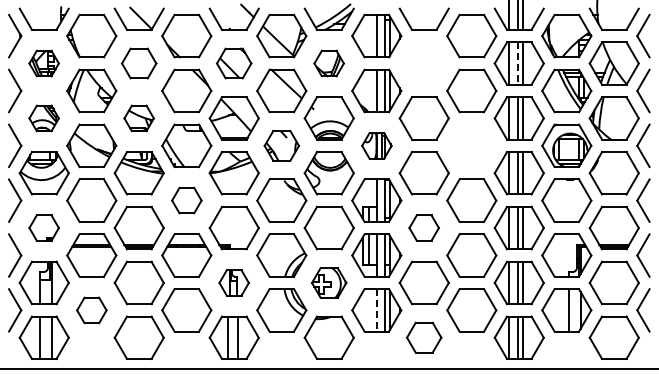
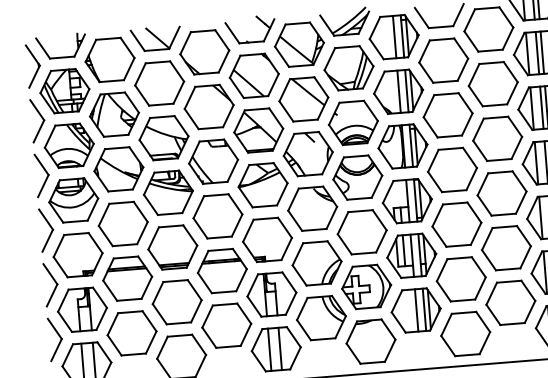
part: (43, 63) -> (64, 91), size x1.67
part: (138, 63) -> (158, 83), size x1.43
part: (233, 63) -> (253, 75), size x1.43
part: (328, 63) -> (348, 68), size x1.67
part: (423, 63) -> (442, 60), added
line: (518, 64) -> (537, 54), dashed -> solid
part: (43, 118) -> (68, 145), size x1.67
part: (138, 118) -> (163, 138), size x1.67
part: (281, 145) -> (307, 153), size x1.43
part: (376, 145) -> (402, 146), size x1.67
part: (471, 145) -> (497, 138), added
part: (186, 200) -> (217, 216), size x1.67
part: (43, 227) -> (77, 254), size x1.67
part: (423, 227) -> (456, 224), size x1.67
part: (233, 282) -> (271, 294), size x1.67
part: (328, 282) -> (365, 286), size x1.43
part: (91, 310) -> (131, 333), size x1.67
line: (377, 310) -> (416, 310), dashed -> solid
part: (423, 337) -> (464, 333), size x1.43

